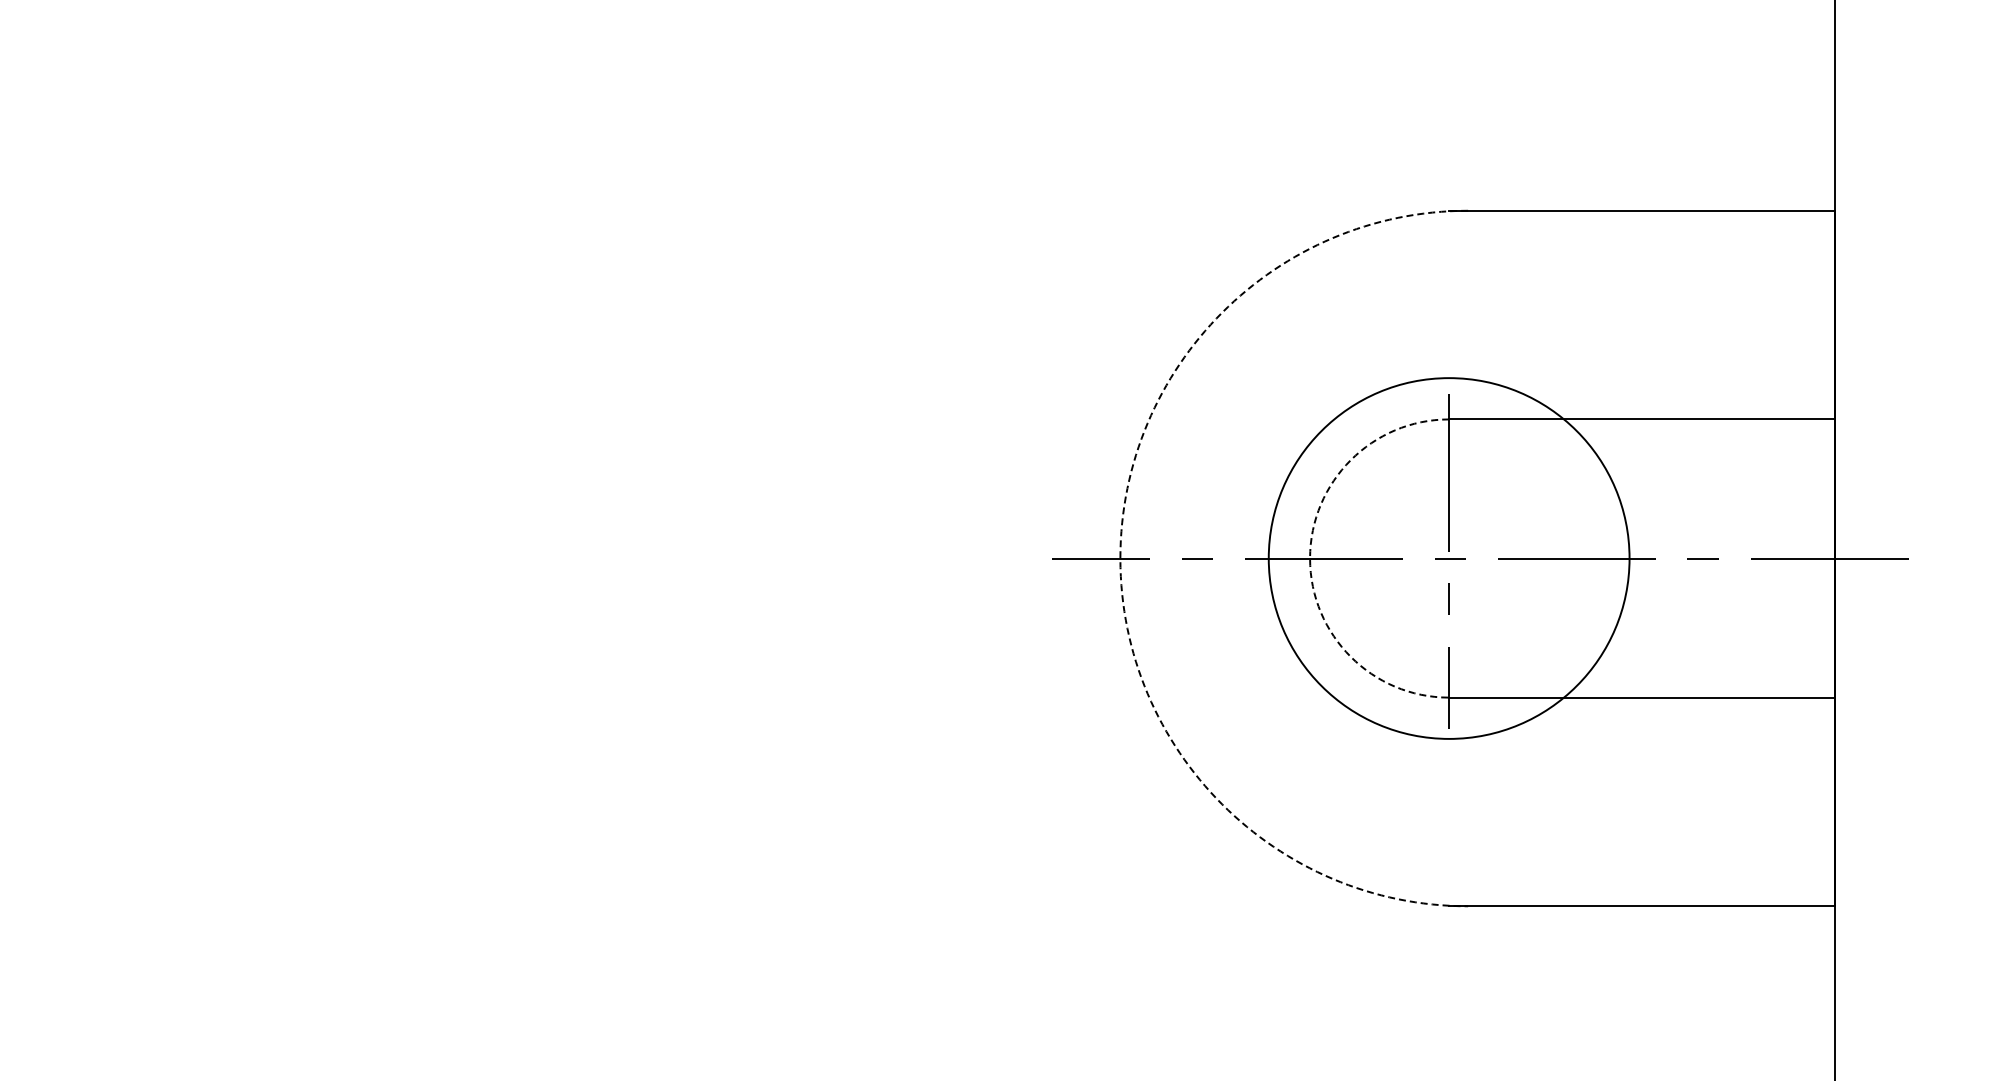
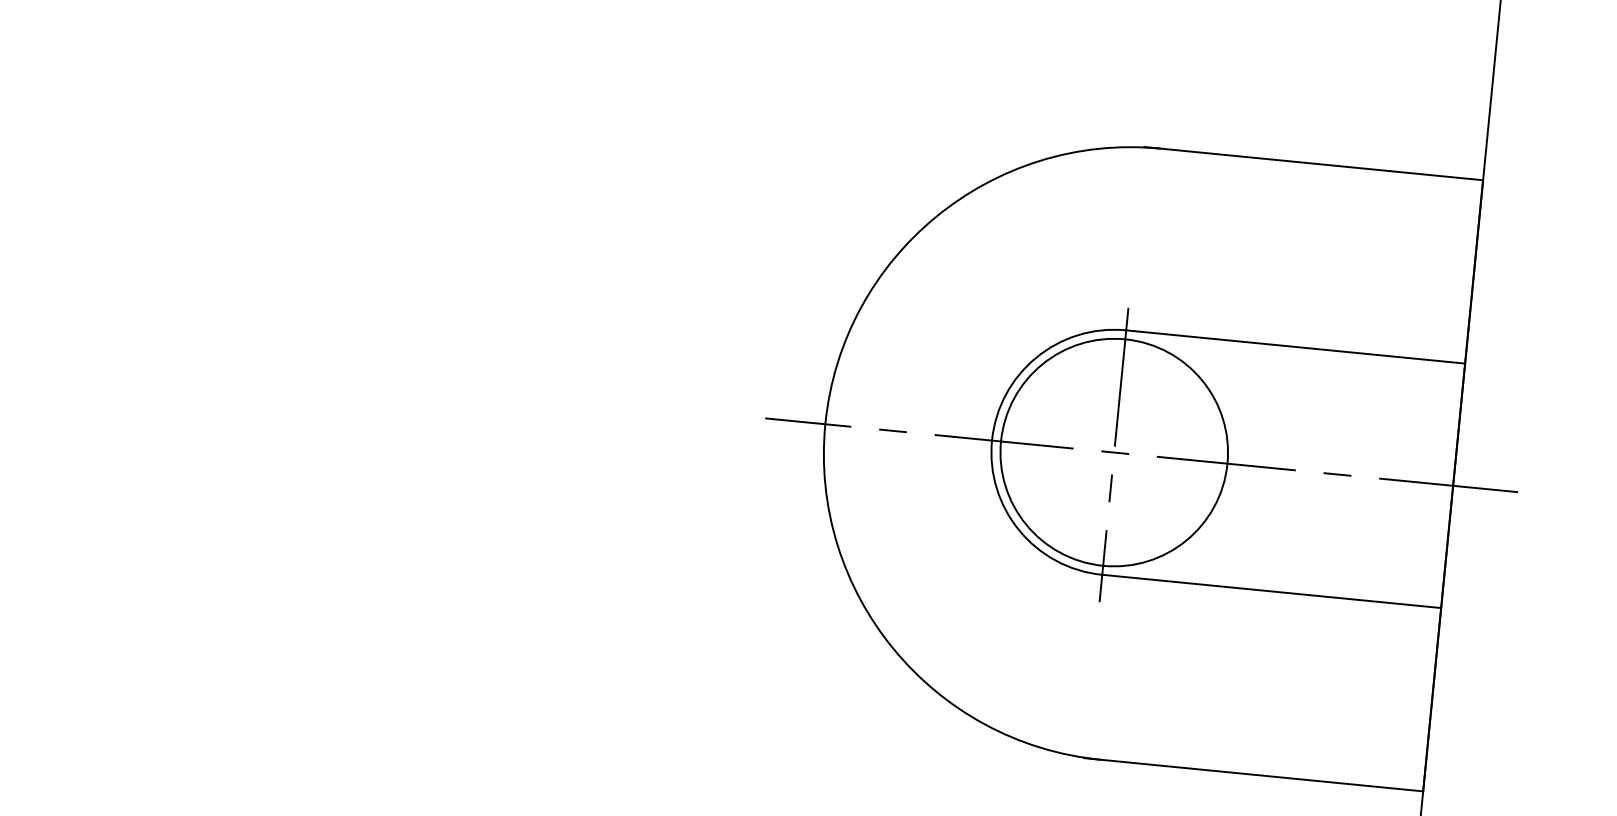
arc: (1120, 558) -> (825, 424), dashed -> solid
arc: (1310, 558) -> (992, 440), dashed -> solid
circle: (1449, 558) -> (1114, 452), size x0.71

